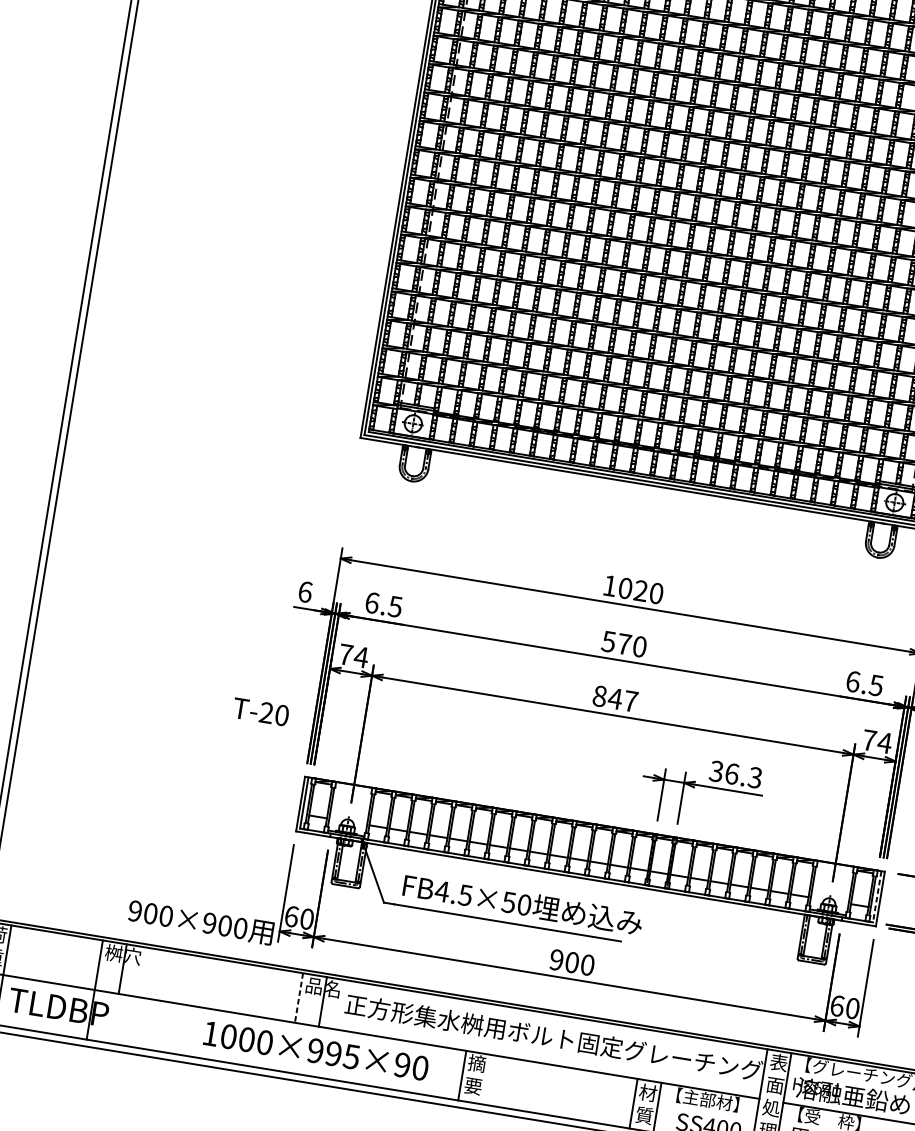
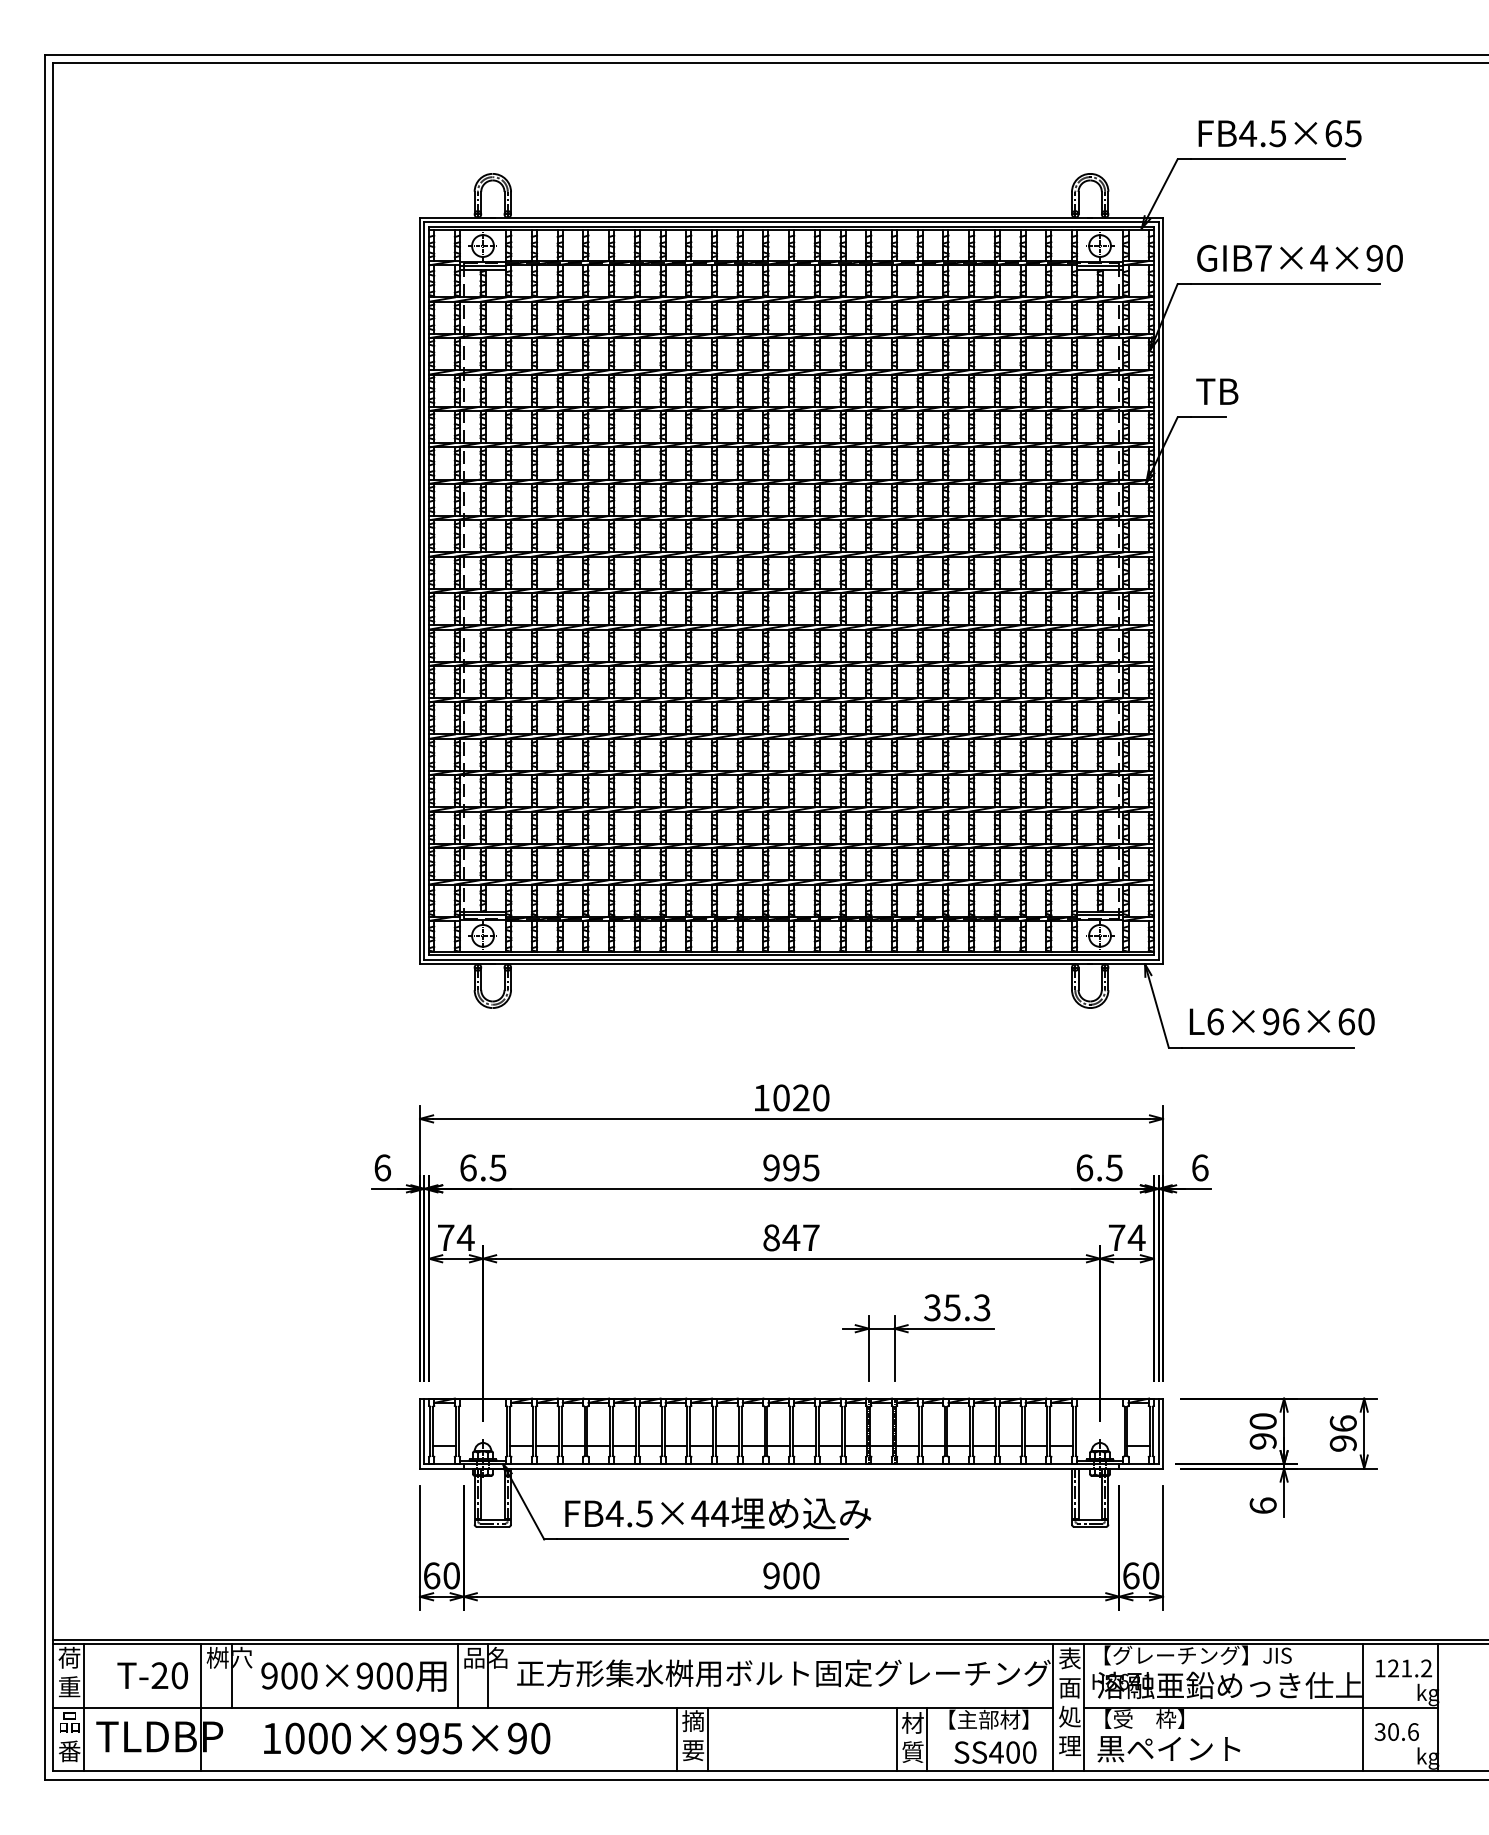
text: (624, 643) -> (791, 1167), 570 -> 995
text: (260, 711) -> (152, 1675), moved
text: (731, 773) -> (951, 1307), 36.3 -> 35.3
line: (877, 896) -> (1158, 1431), dashed -> solid
text: (516, 903) -> (709, 1513), FB4.5×50 -> FB4.5×44
text: (200, 922) -> (353, 1676), moved
line: (298, 997) -> (457, 1675), dashed -> solid
text: (316, 1051) -> (407, 1738), moved
line: (485, 1079) -> (707, 1739), added

